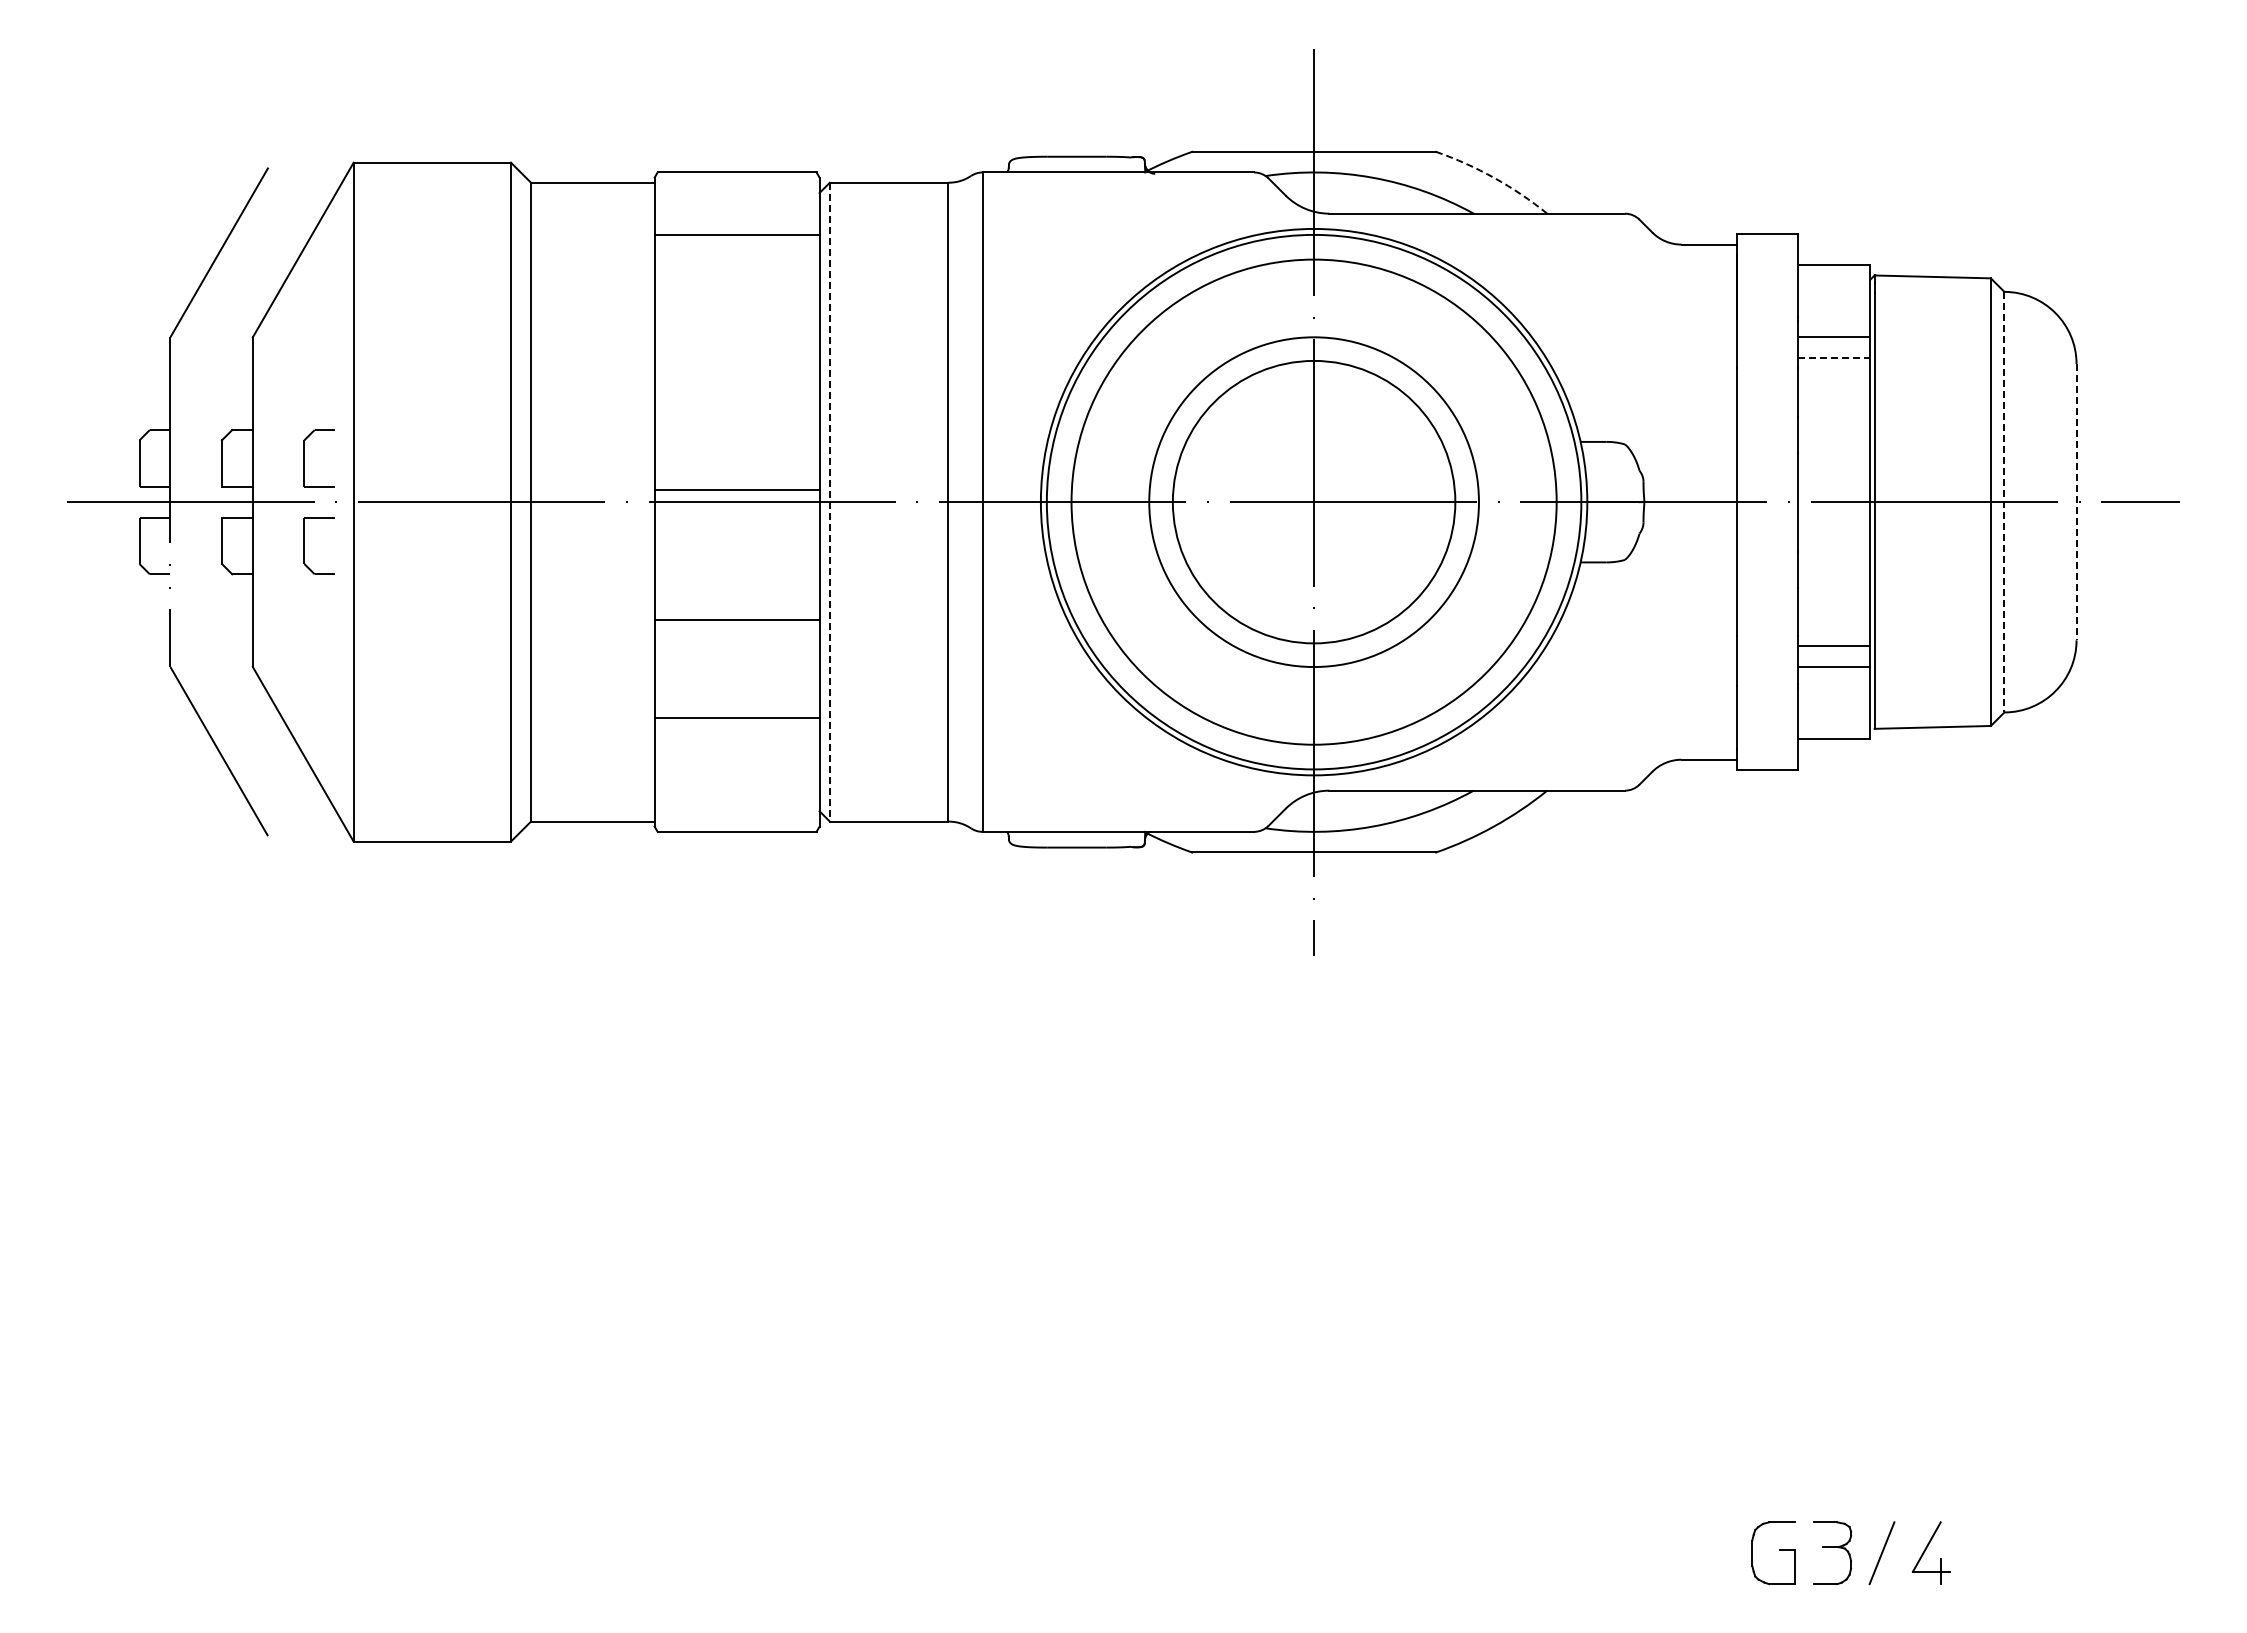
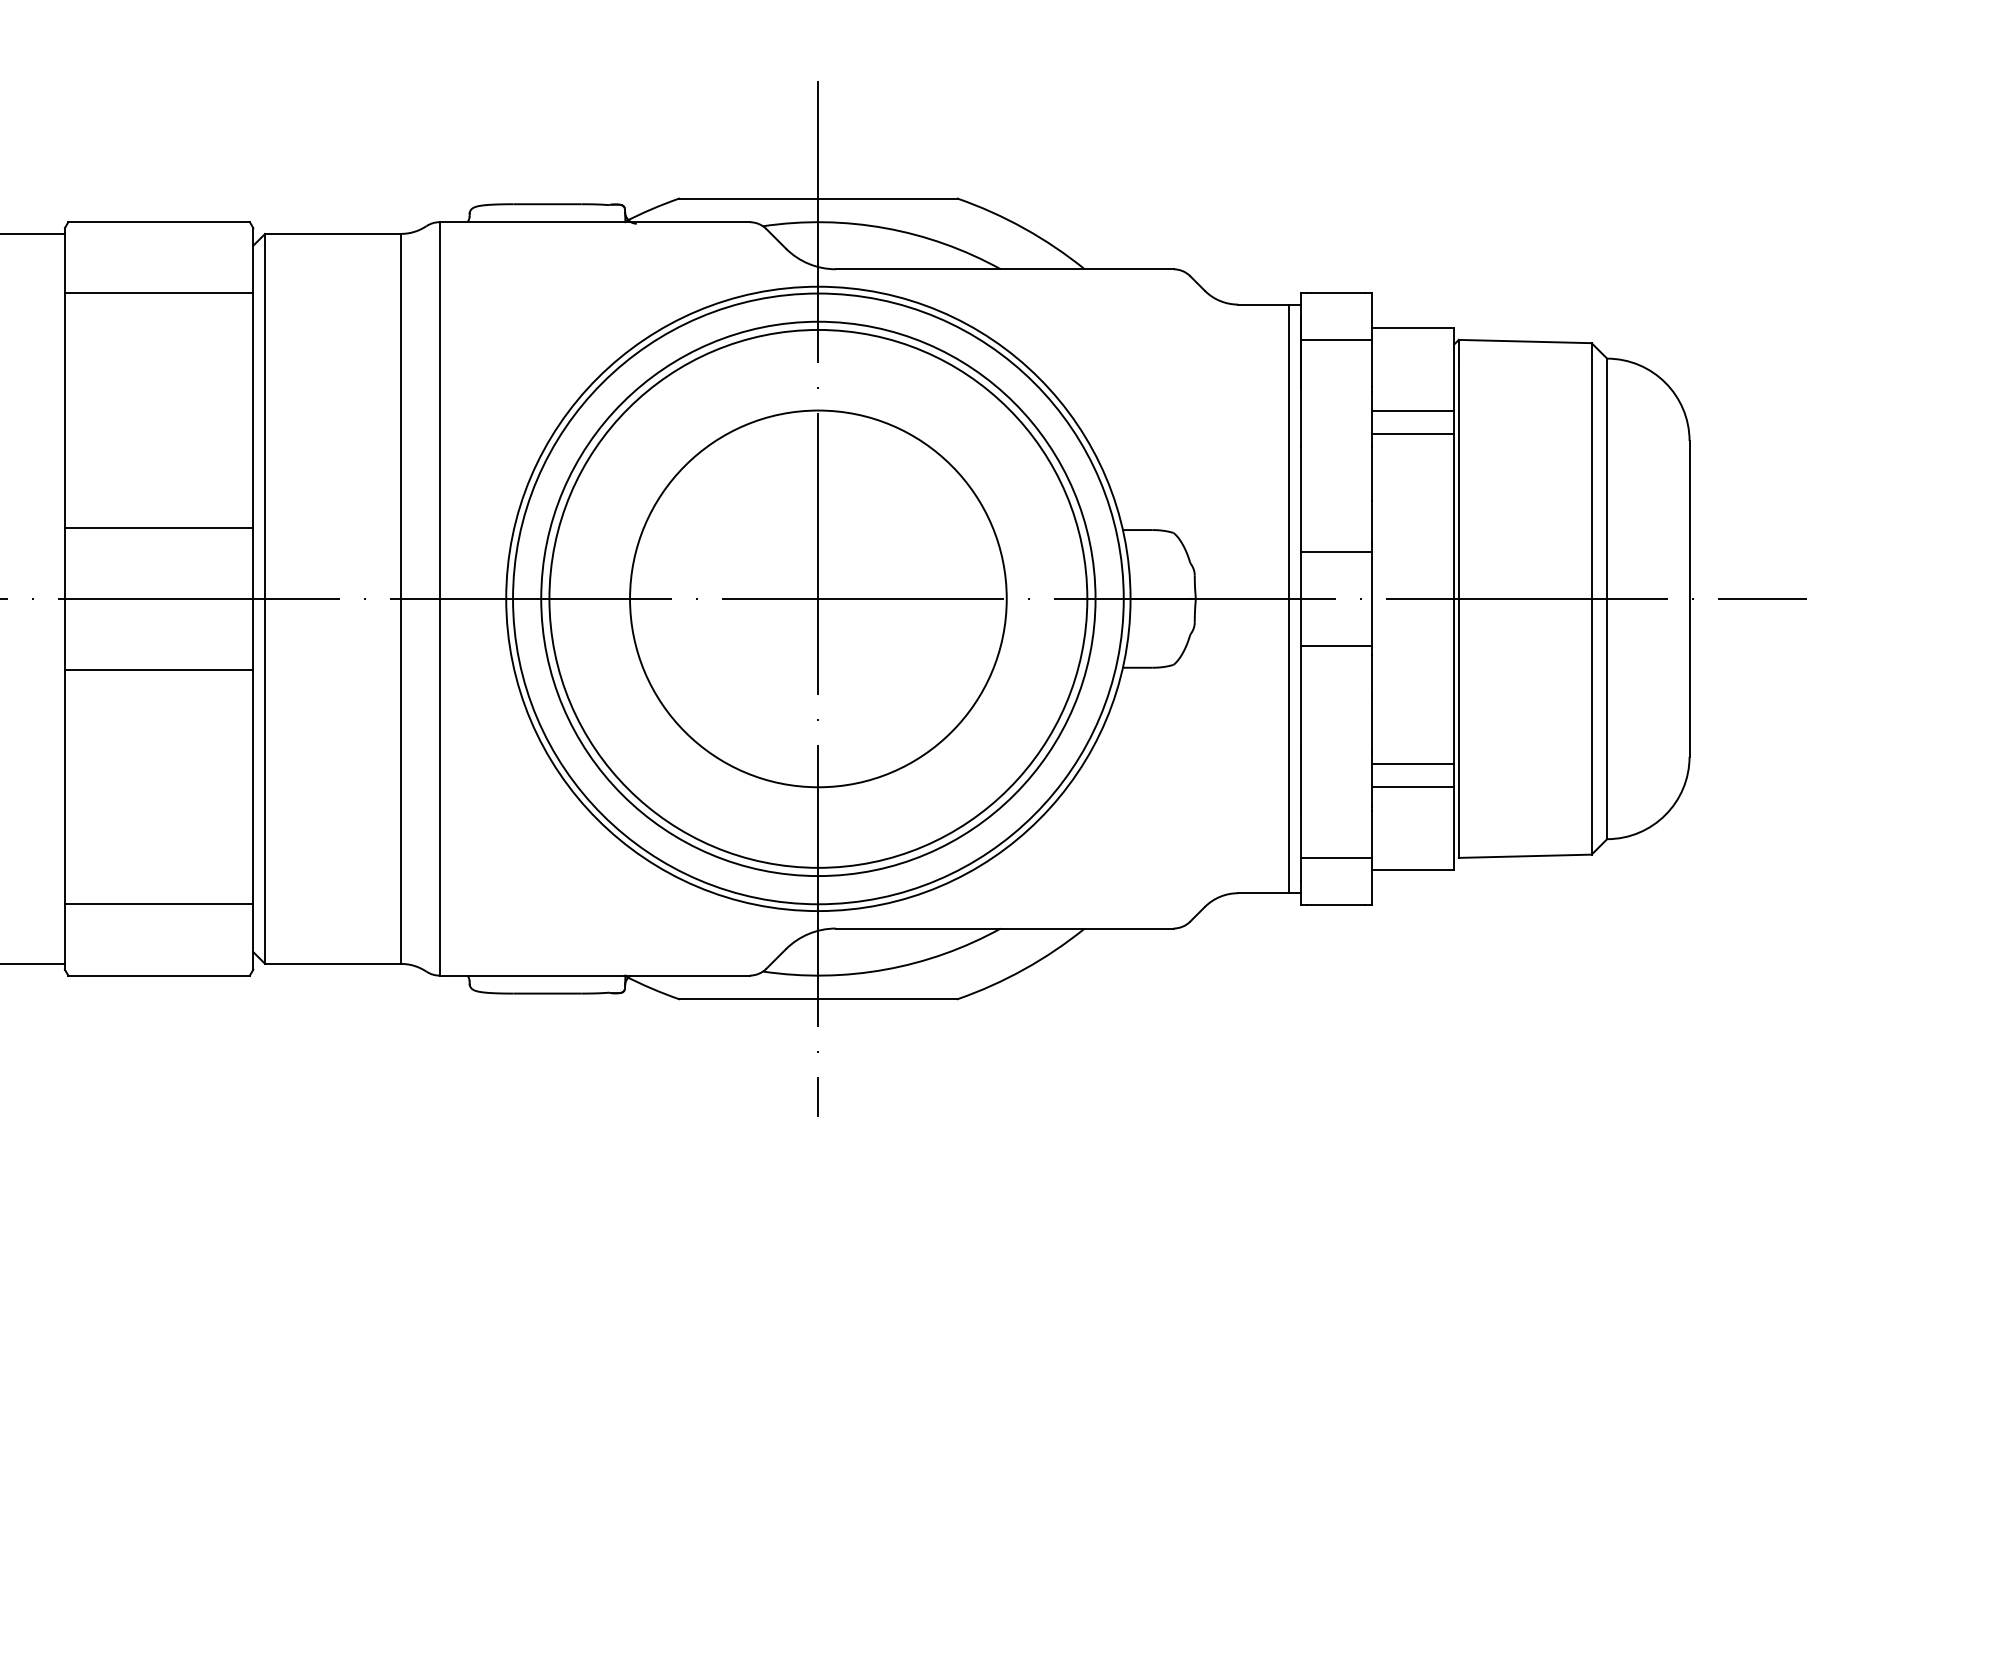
arc: (1494, 177) -> (1024, 227), dashed -> solid
line: (1767, 275) -> (1336, 339), added
line: (1834, 357) -> (1412, 433), dashed -> solid
line: (1767, 460) -> (1336, 551), added
line: (736, 489) -> (158, 527), moved
circle: (1313, 501) -> (817, 598), size x1.67
line: (1726, 501) -> (1289, 598), added
line: (829, 502) -> (264, 599), dashed -> solid
line: (2004, 502) -> (1607, 599), dashed -> solid
line: (2076, 502) -> (1689, 599), dashed -> solid
line: (1767, 543) -> (1336, 646), added
line: (736, 619) -> (158, 670), moved
line: (736, 717) -> (158, 904), moved
line: (1767, 728) -> (1336, 857), added

